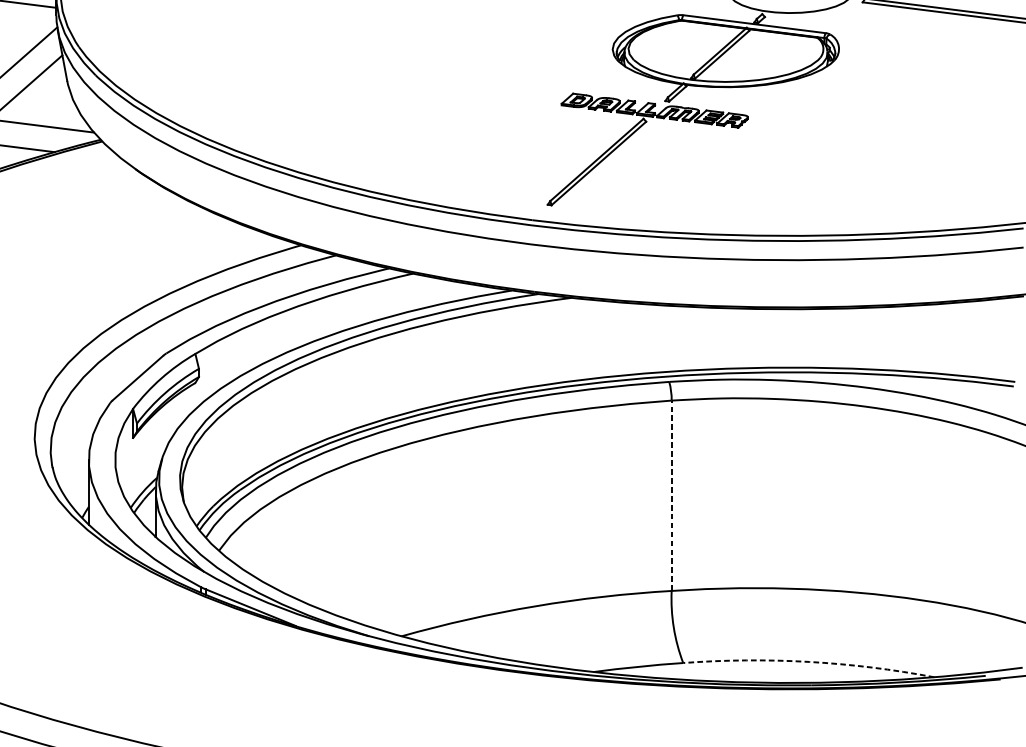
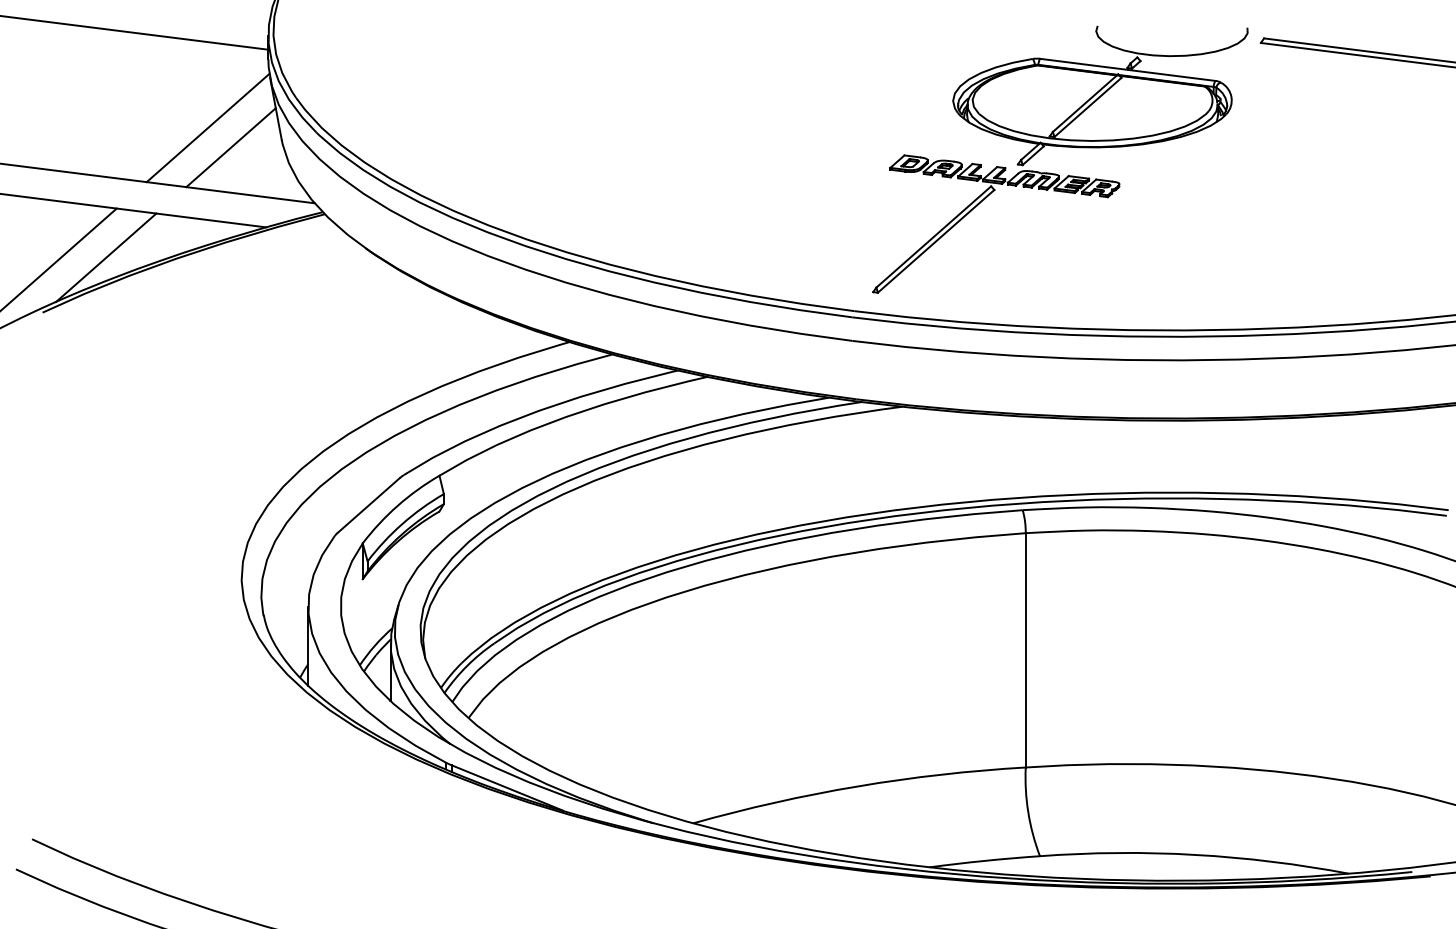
line: (671, 495) -> (1025, 649), dashed -> solid
arc: (809, 661) -> (1195, 854), dashed -> solid

